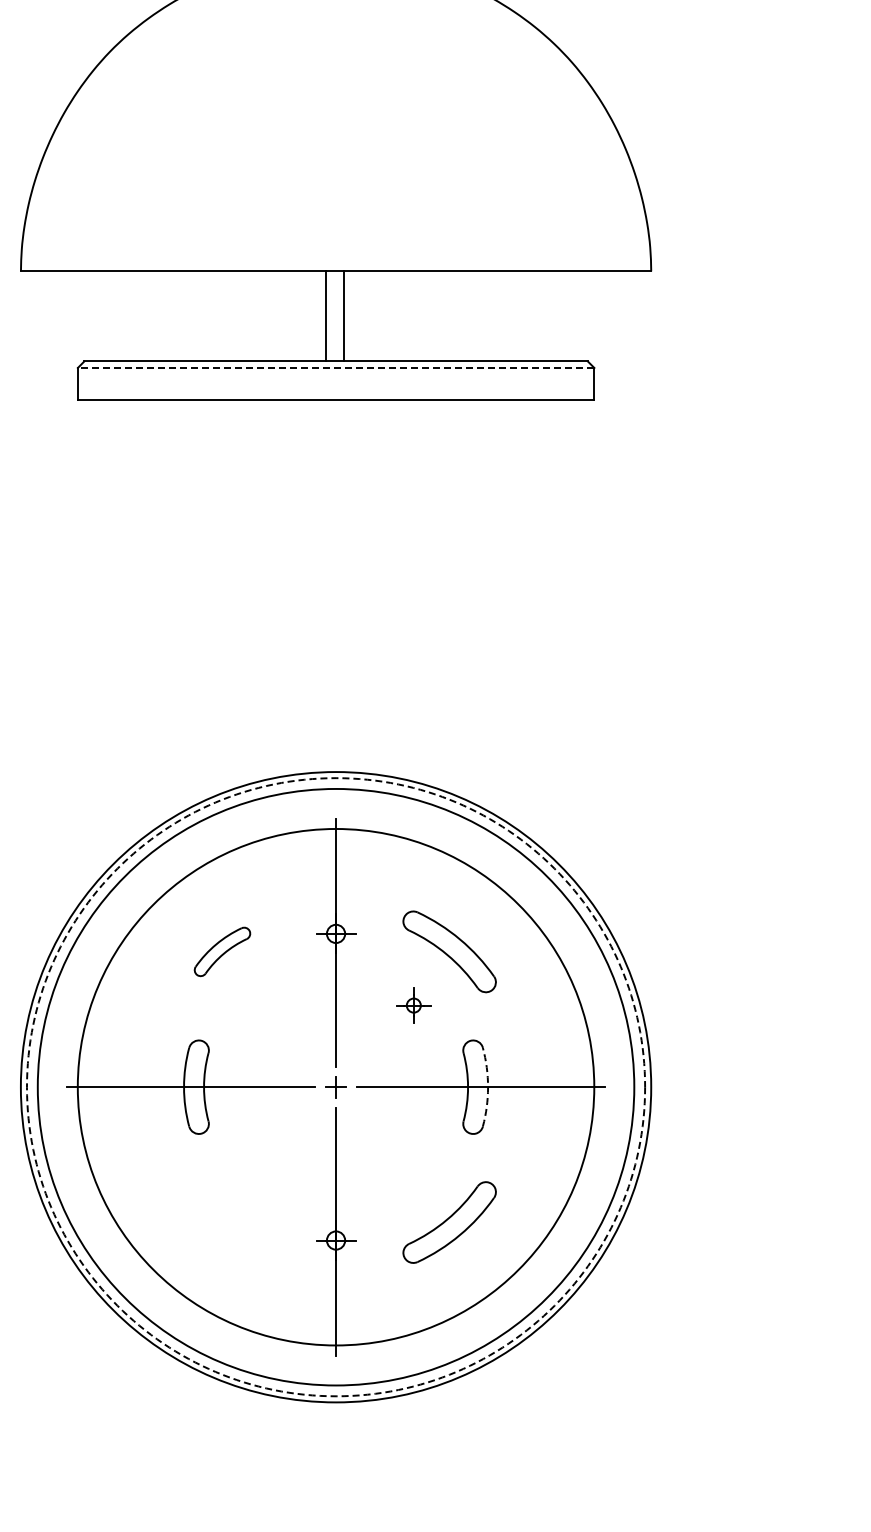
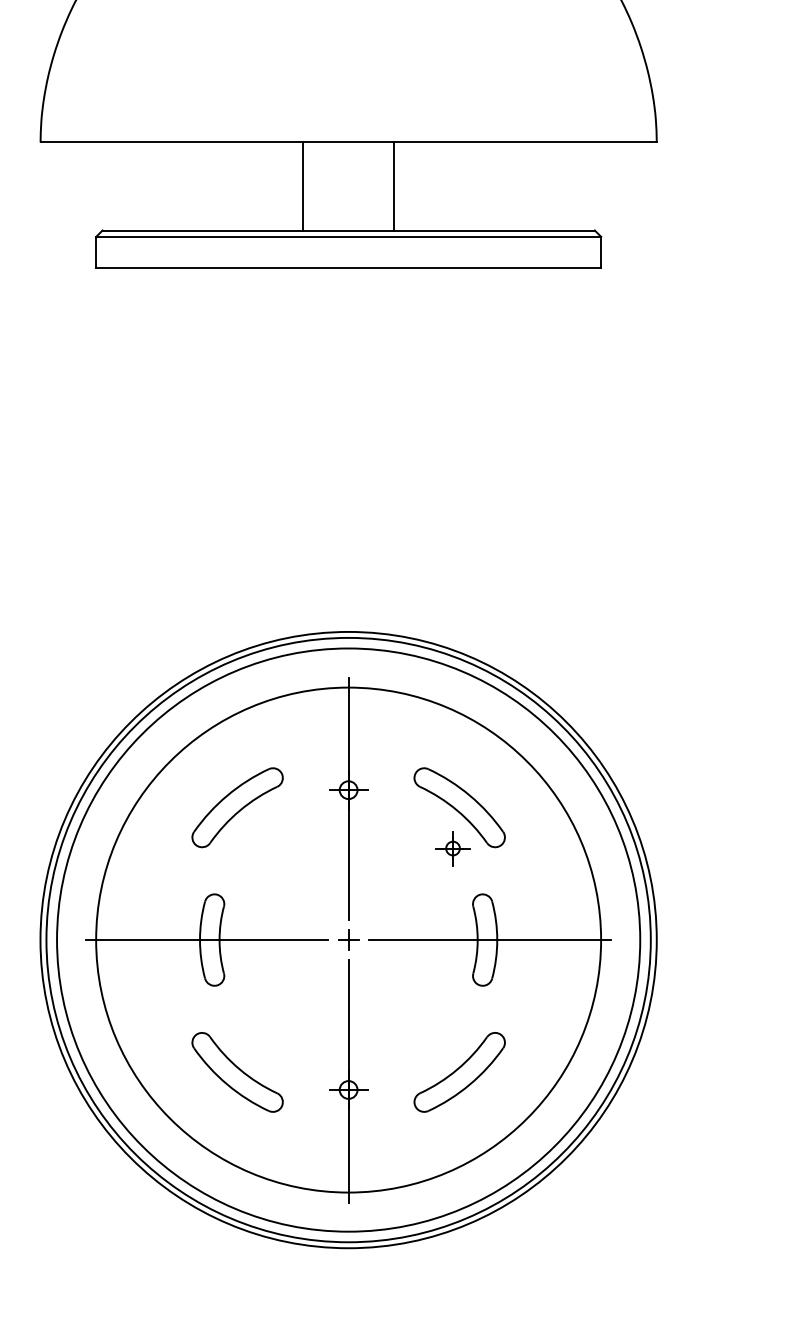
line: (326, 316) -> (303, 186), moved
line: (343, 316) -> (394, 186), moved
line: (335, 367) -> (348, 236), dashed -> solid
part: (222, 951) -> (237, 807), size x1.67
part: (413, 1005) -> (452, 848), moved
circle: (335, 1087) -> (348, 940), dashed -> solid
arc: (488, 1087) -> (497, 940), dashed -> solid
part: (222, 1222) -> (237, 1072), added

